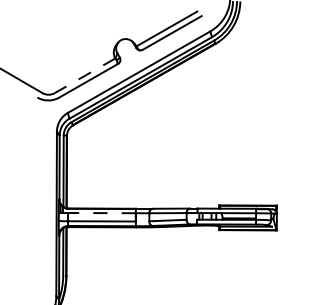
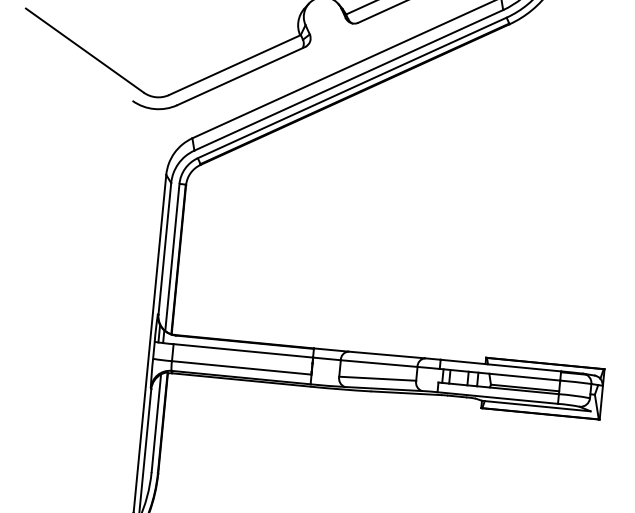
line: (84, 75) -> (233, 64), dashed -> solid
line: (101, 213) -> (242, 351), dashed -> solid

